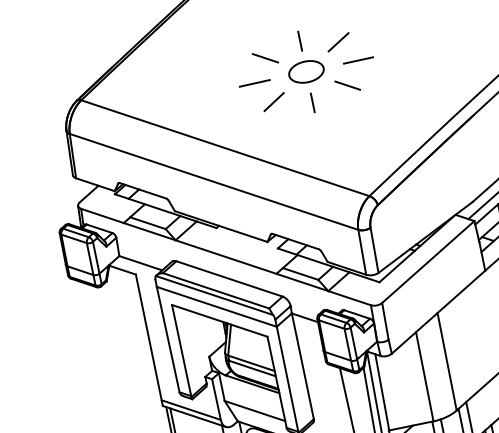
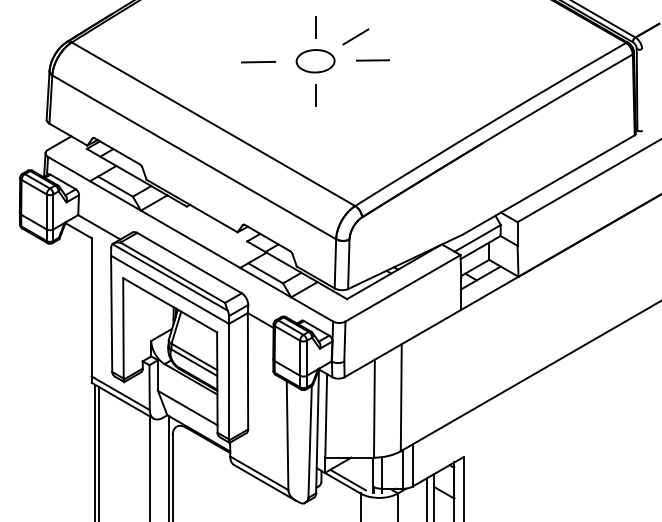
line: (264, 57) -> (274, 37), removed
line: (347, 85) -> (356, 84), removed
line: (273, 101) -> (274, 85), removed

